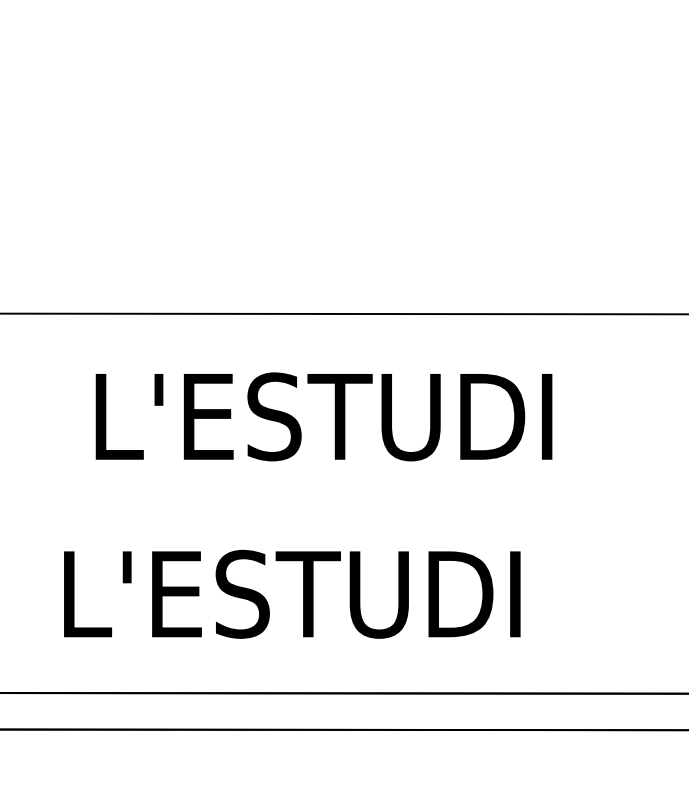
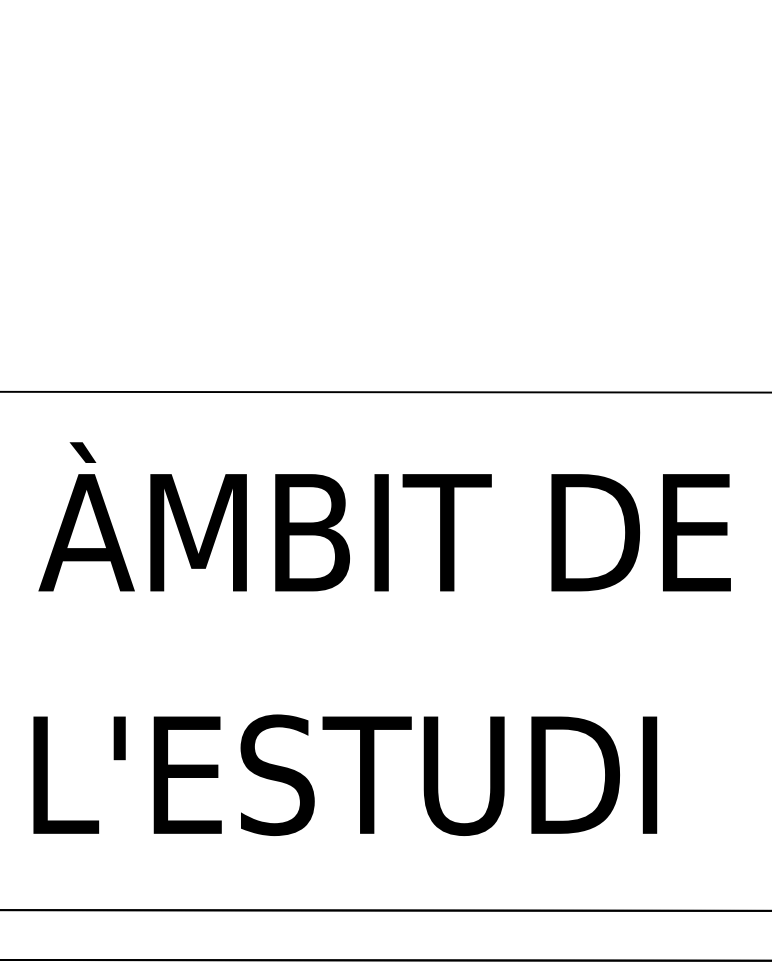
text: (320, 405) -> (383, 517), L'ESTUDI -> ÀMBIT DE

